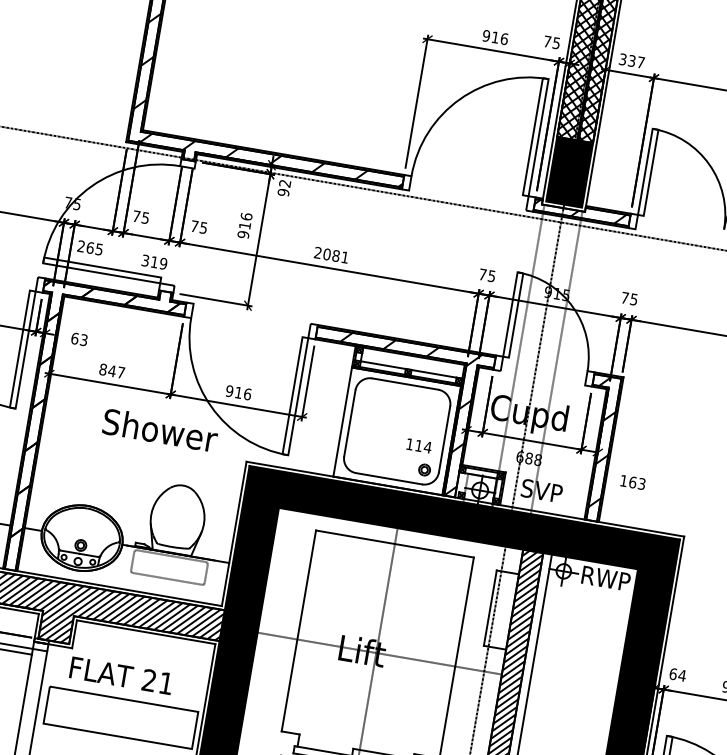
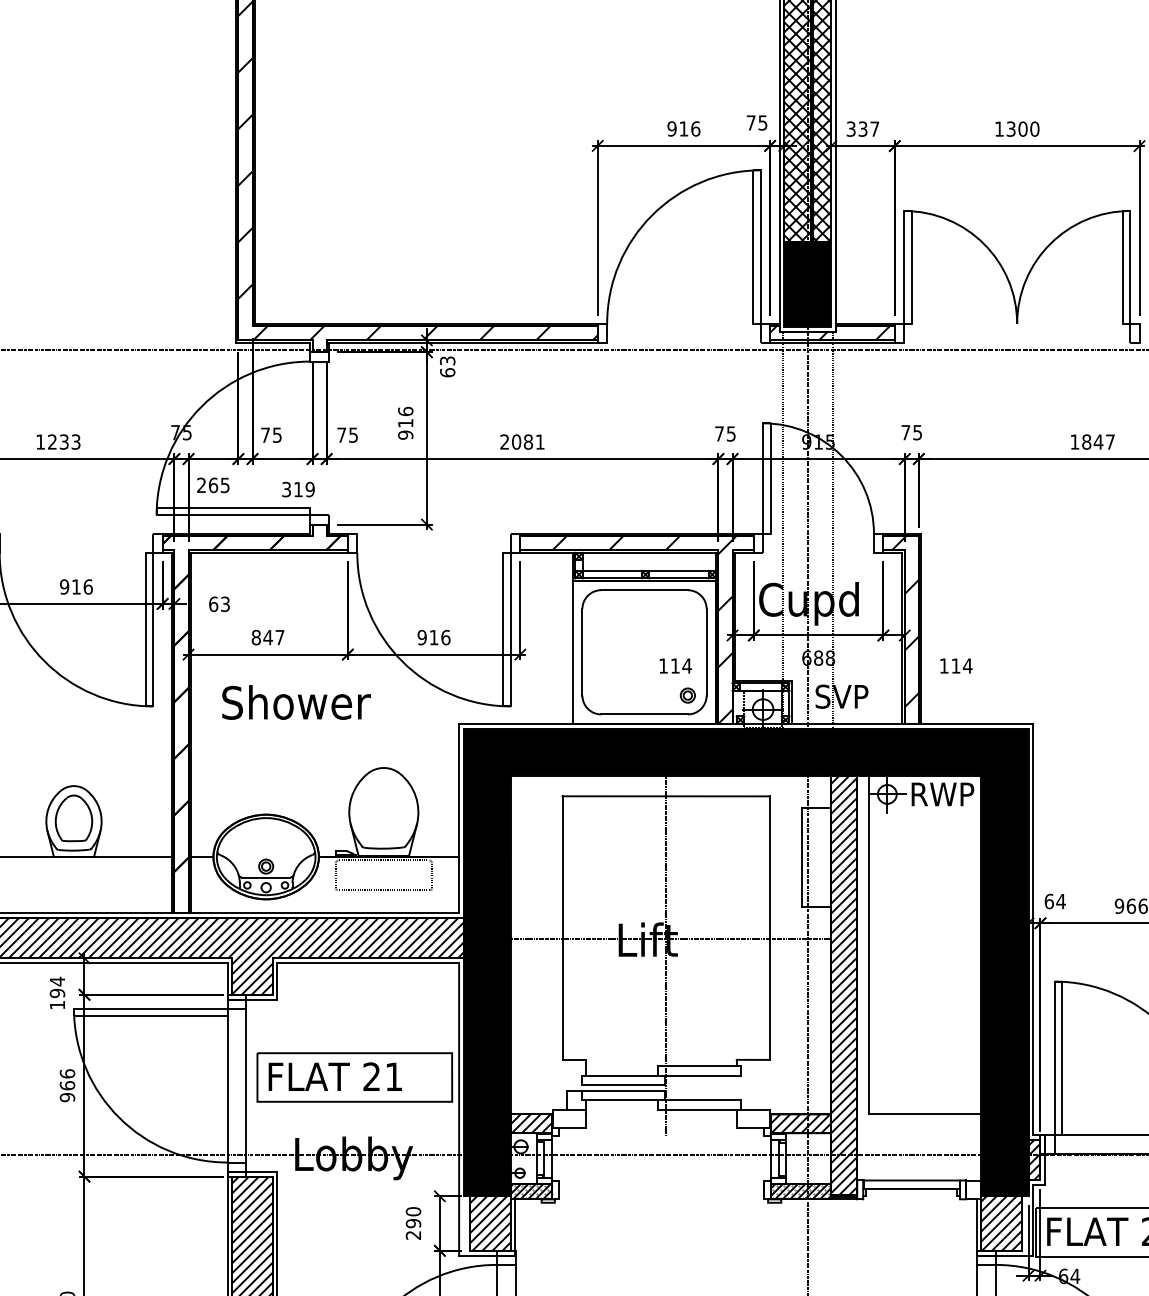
text: (284, 187) -> (447, 366), 92 -> 63
text: (160, 430) -> (296, 702), moved
text: (637, 482) -> (961, 665), 163 -> 114
text: (120, 675) -> (334, 1076), moved

